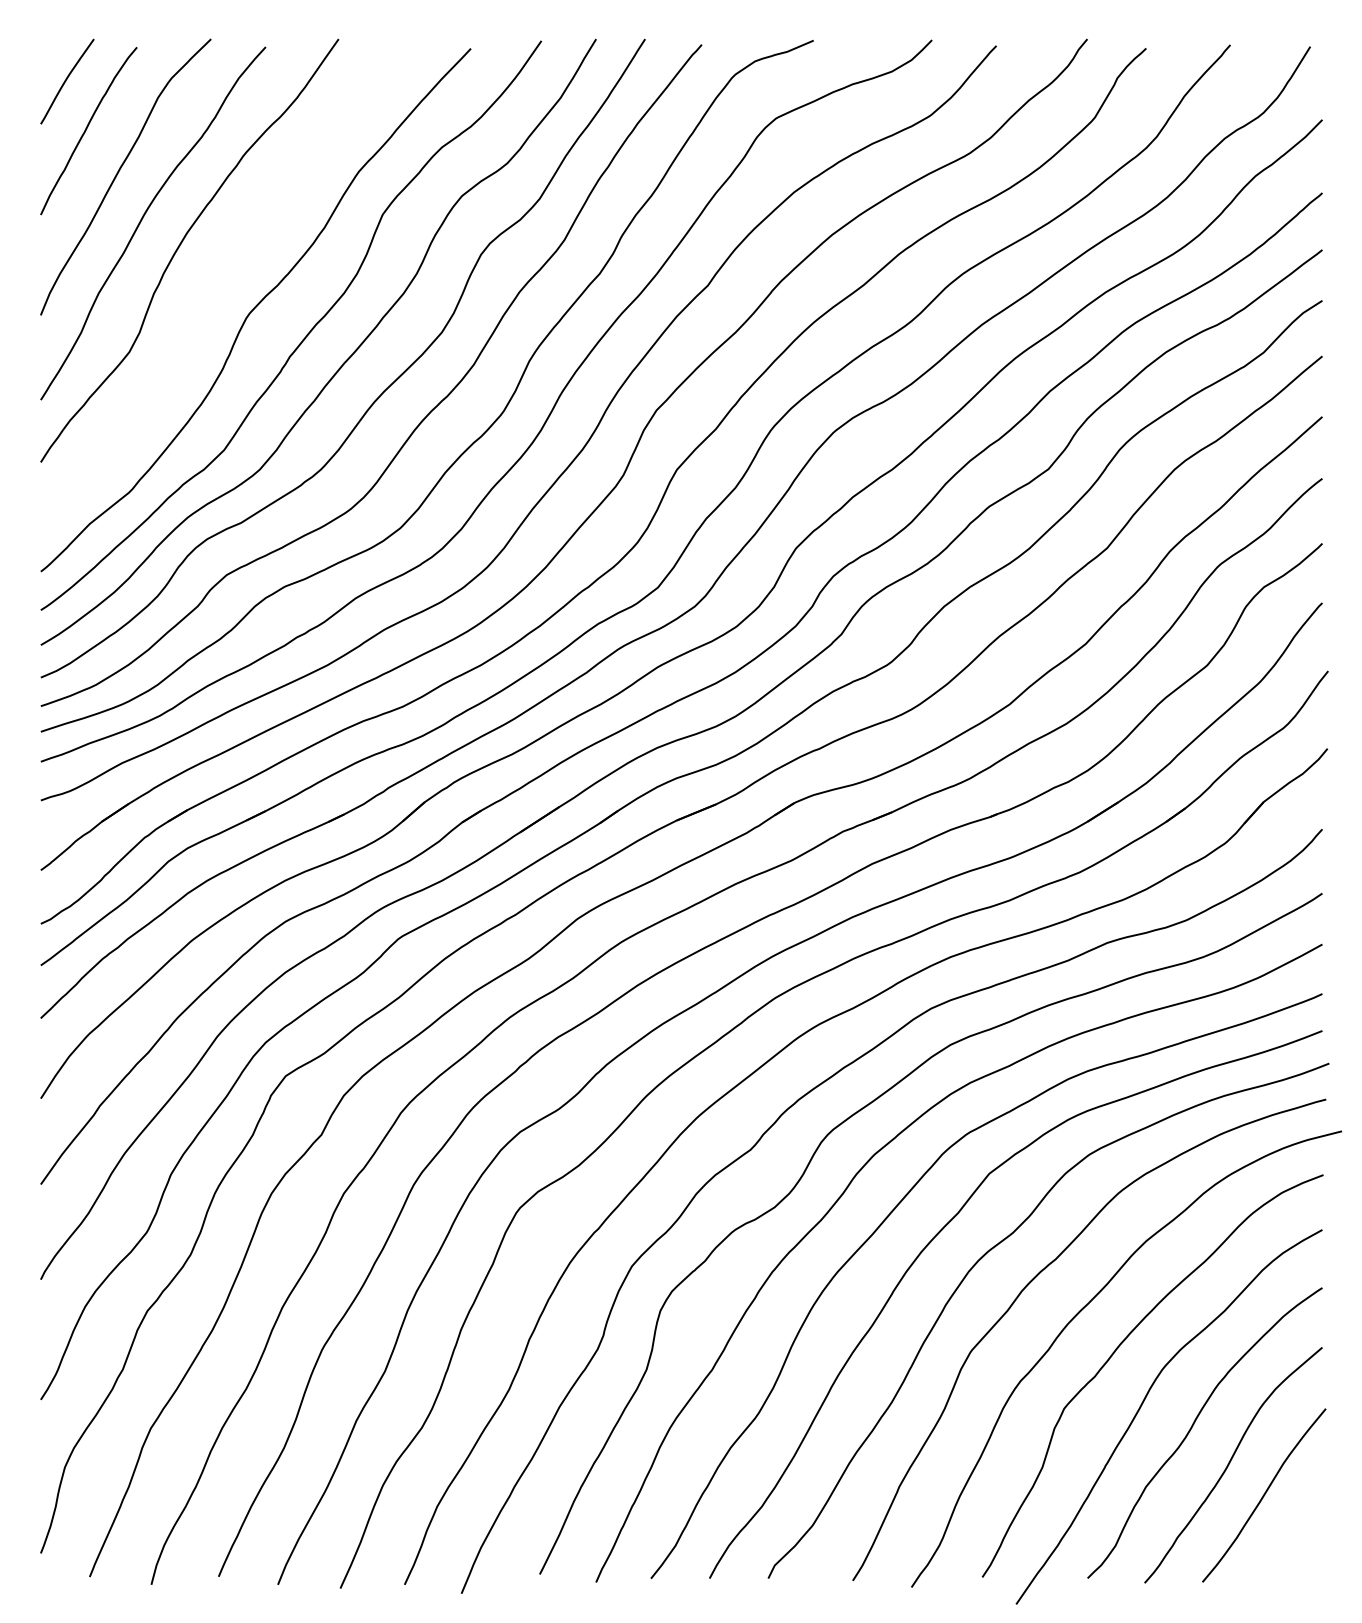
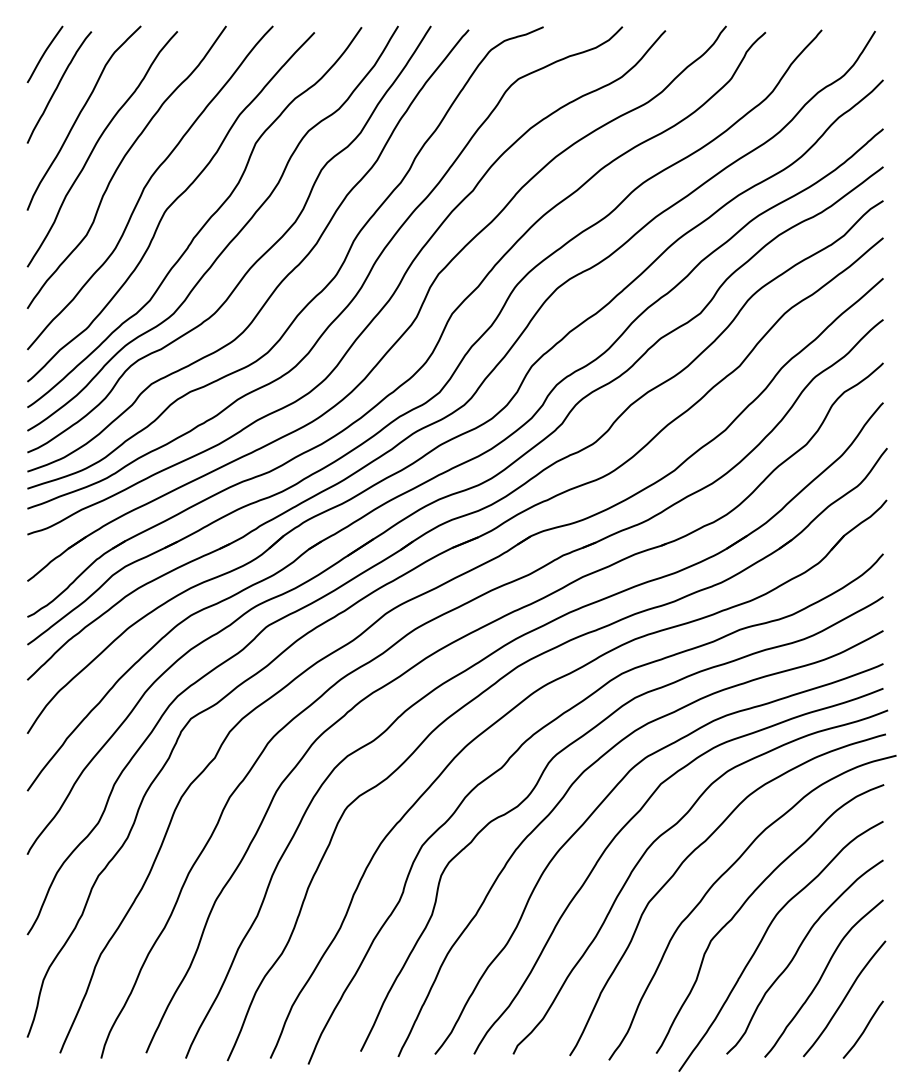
curve: (220, 277) -> (147, 185), added
curve: (1292, 1541) -> (863, 1029), added

